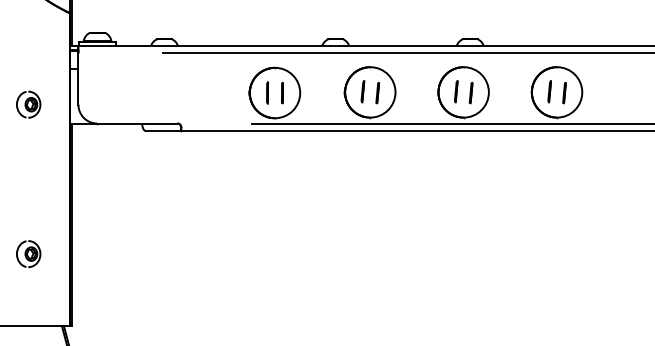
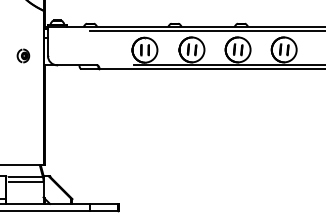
part: (28, 253) -> (23, 129), removed

